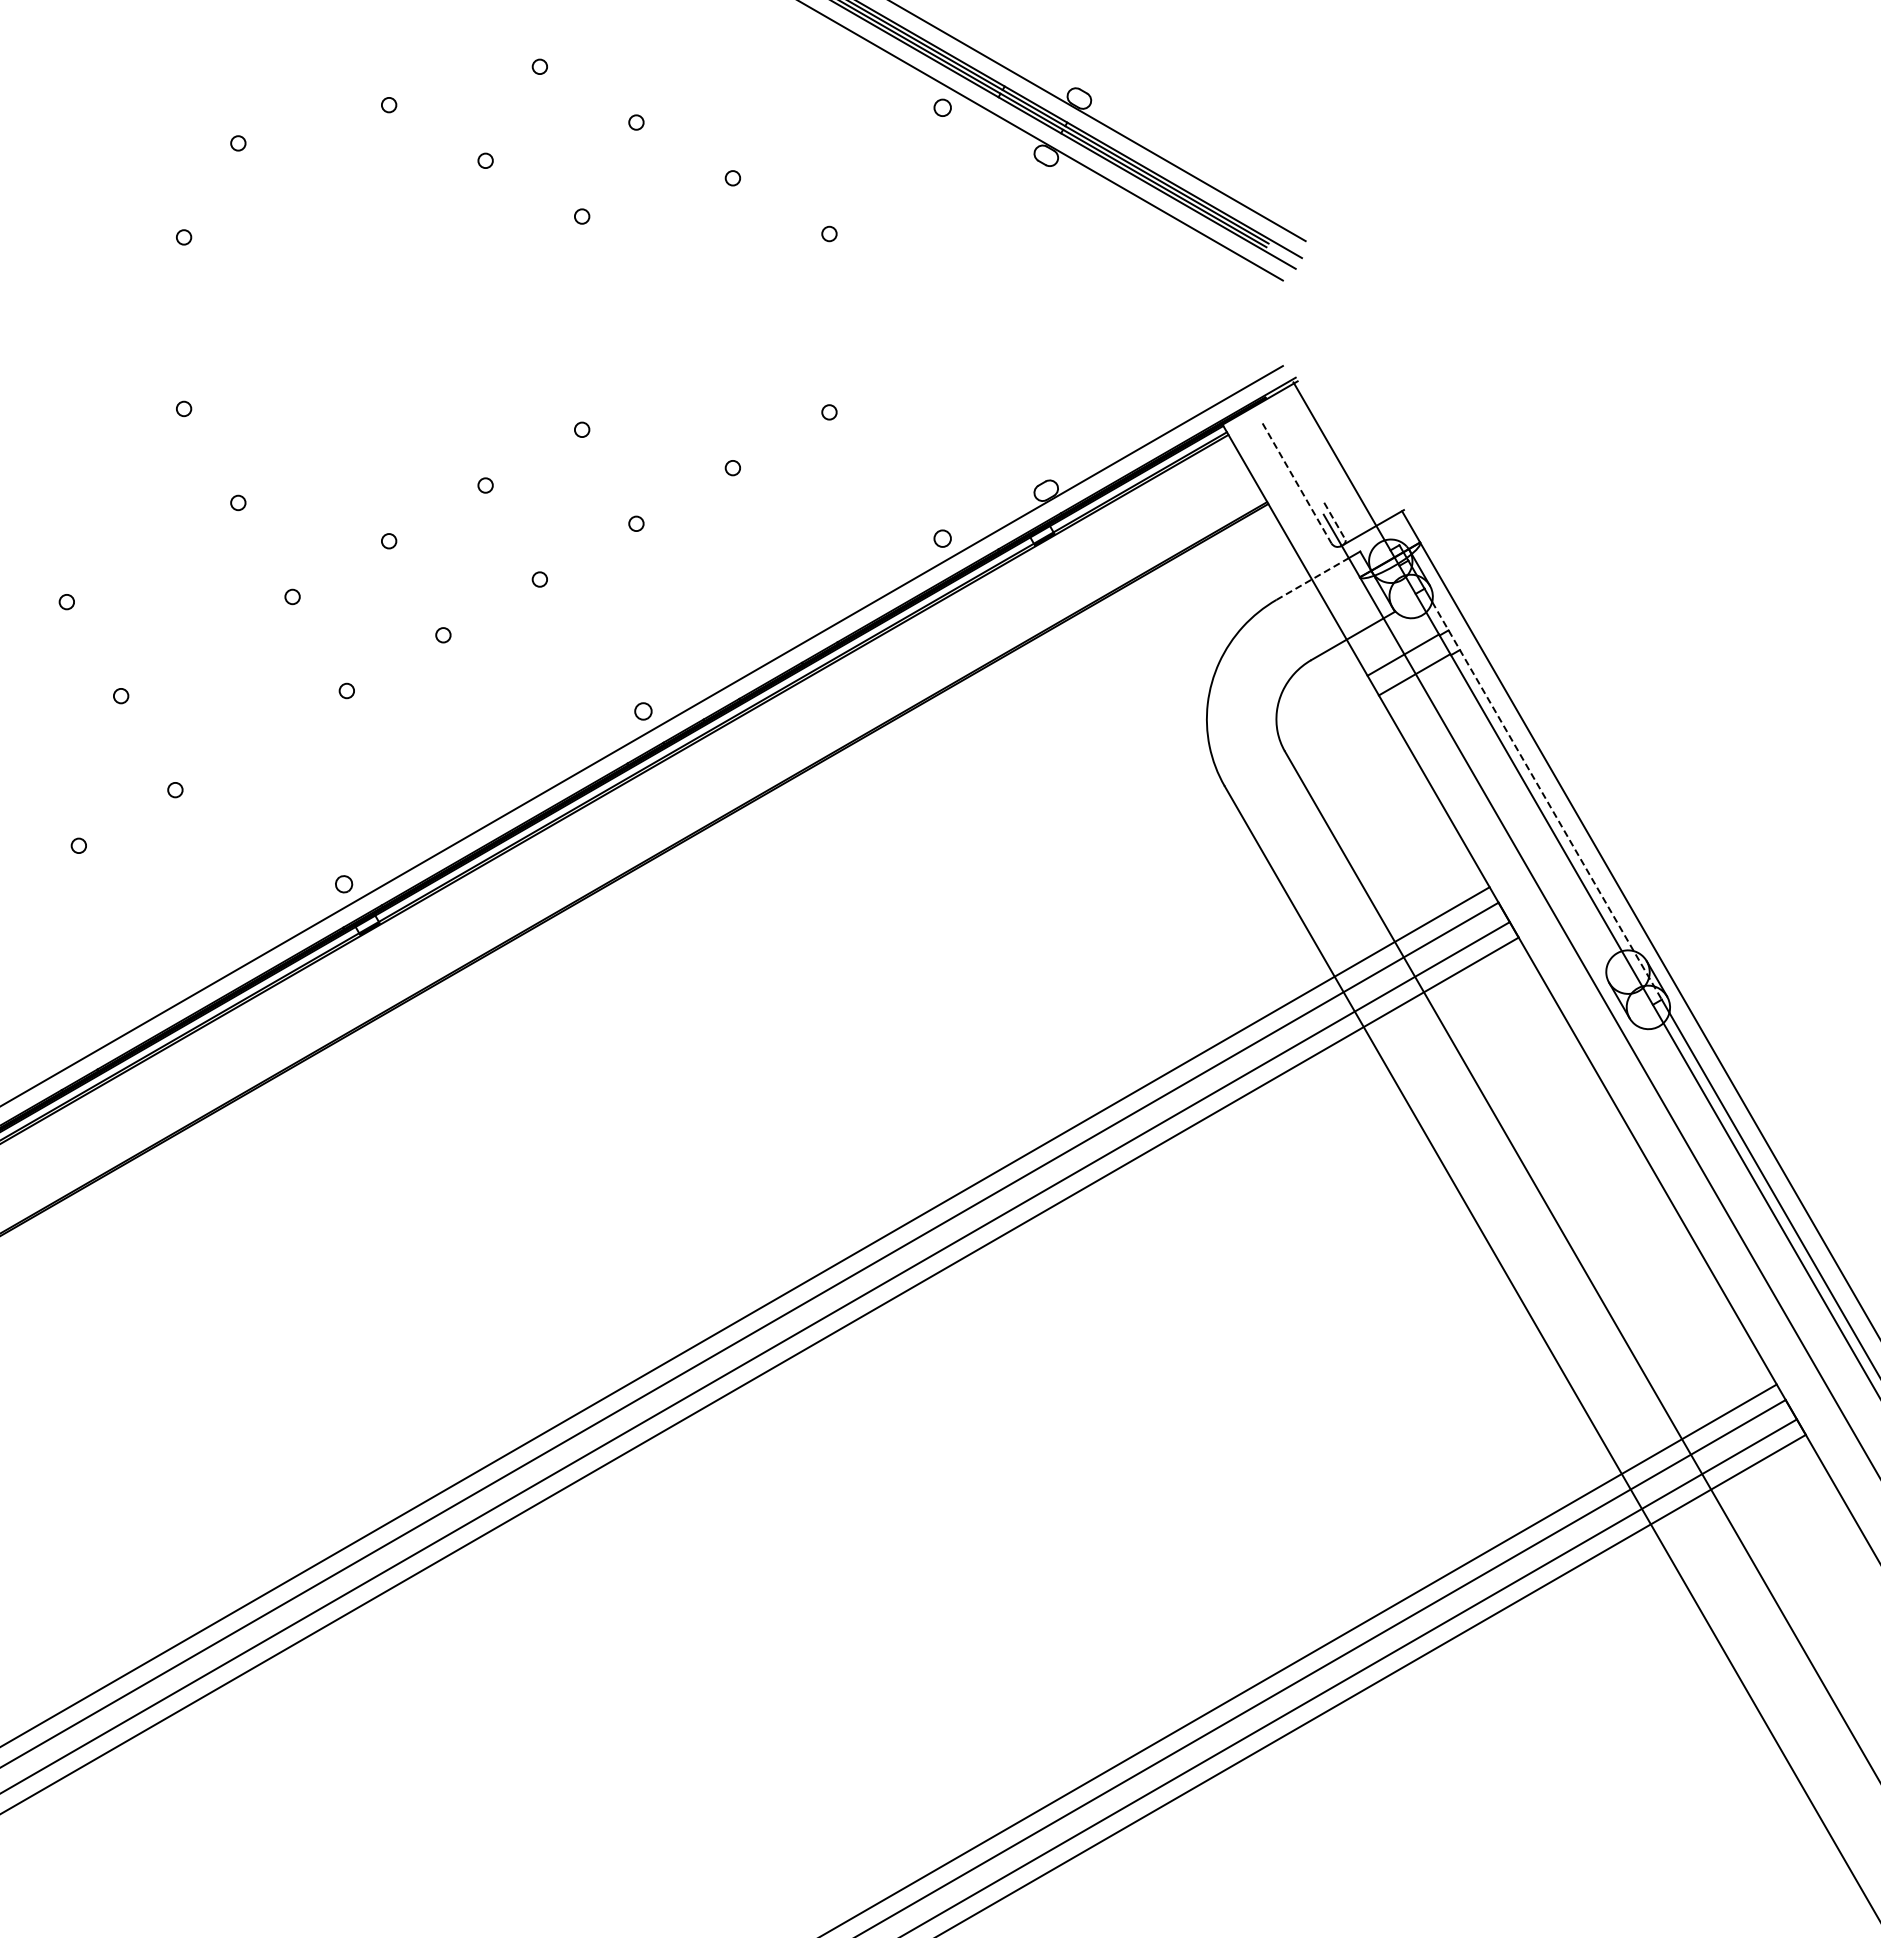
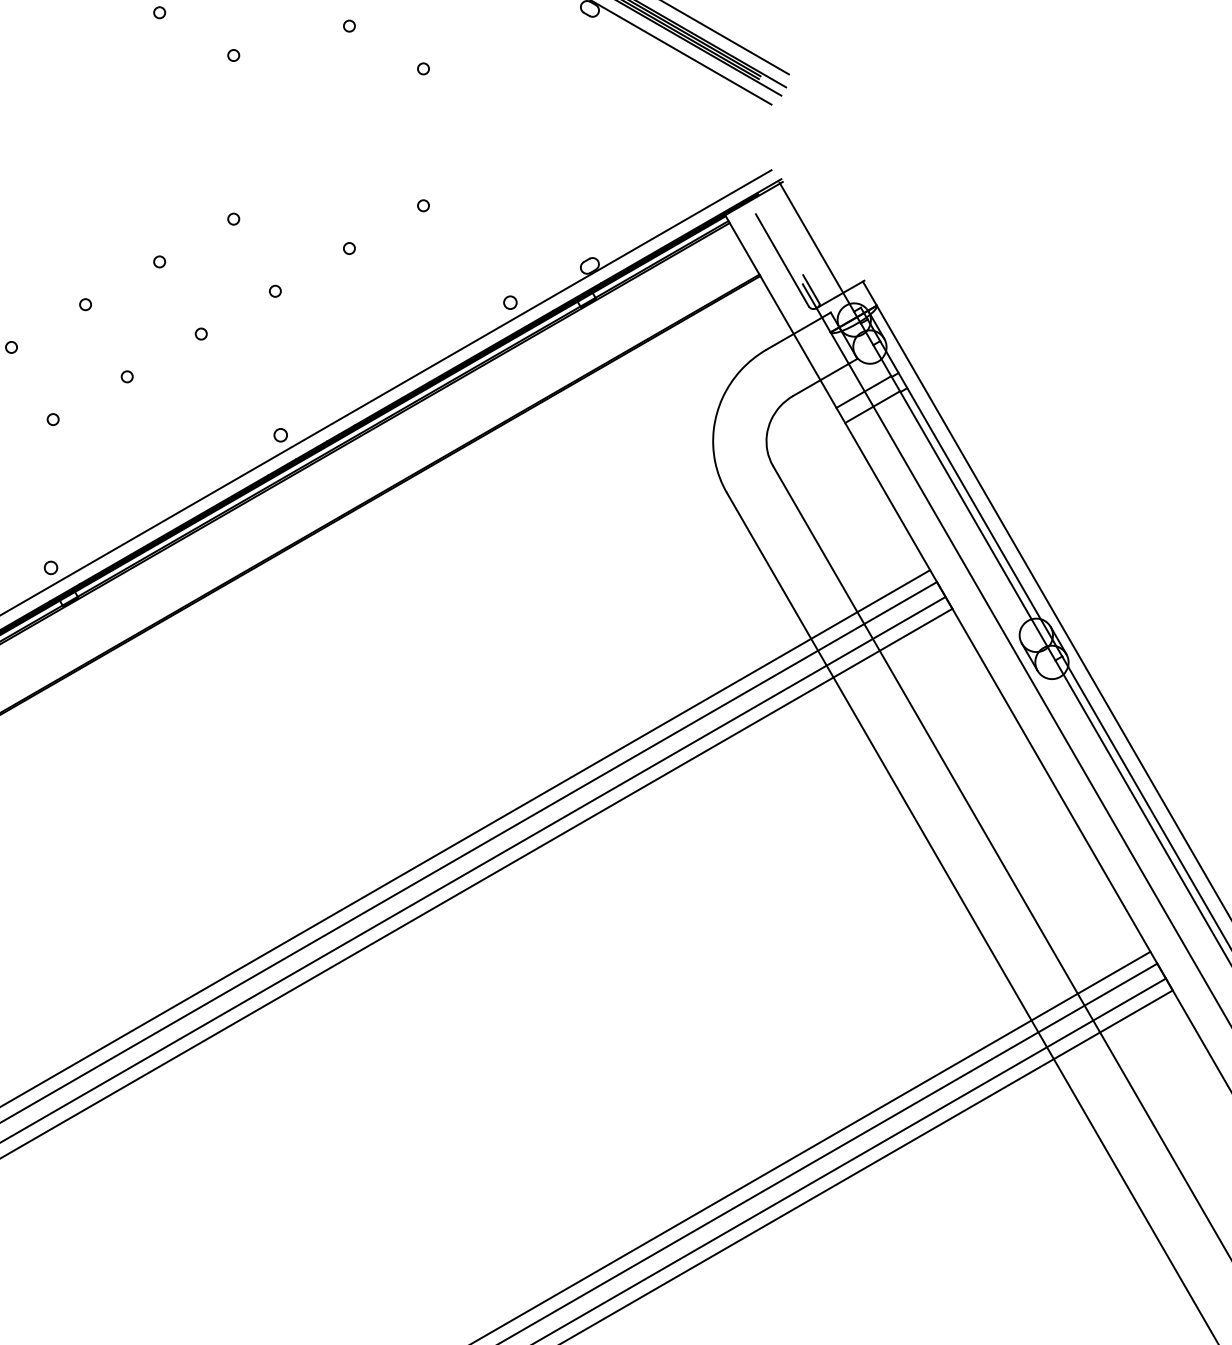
line: (1297, 483) -> (782, 260), dashed -> solid
line: (1334, 521) -> (811, 289), dashed -> solid
line: (1312, 579) -> (794, 334), dashed -> solid
line: (1547, 800) -> (974, 503), dashed -> solid

